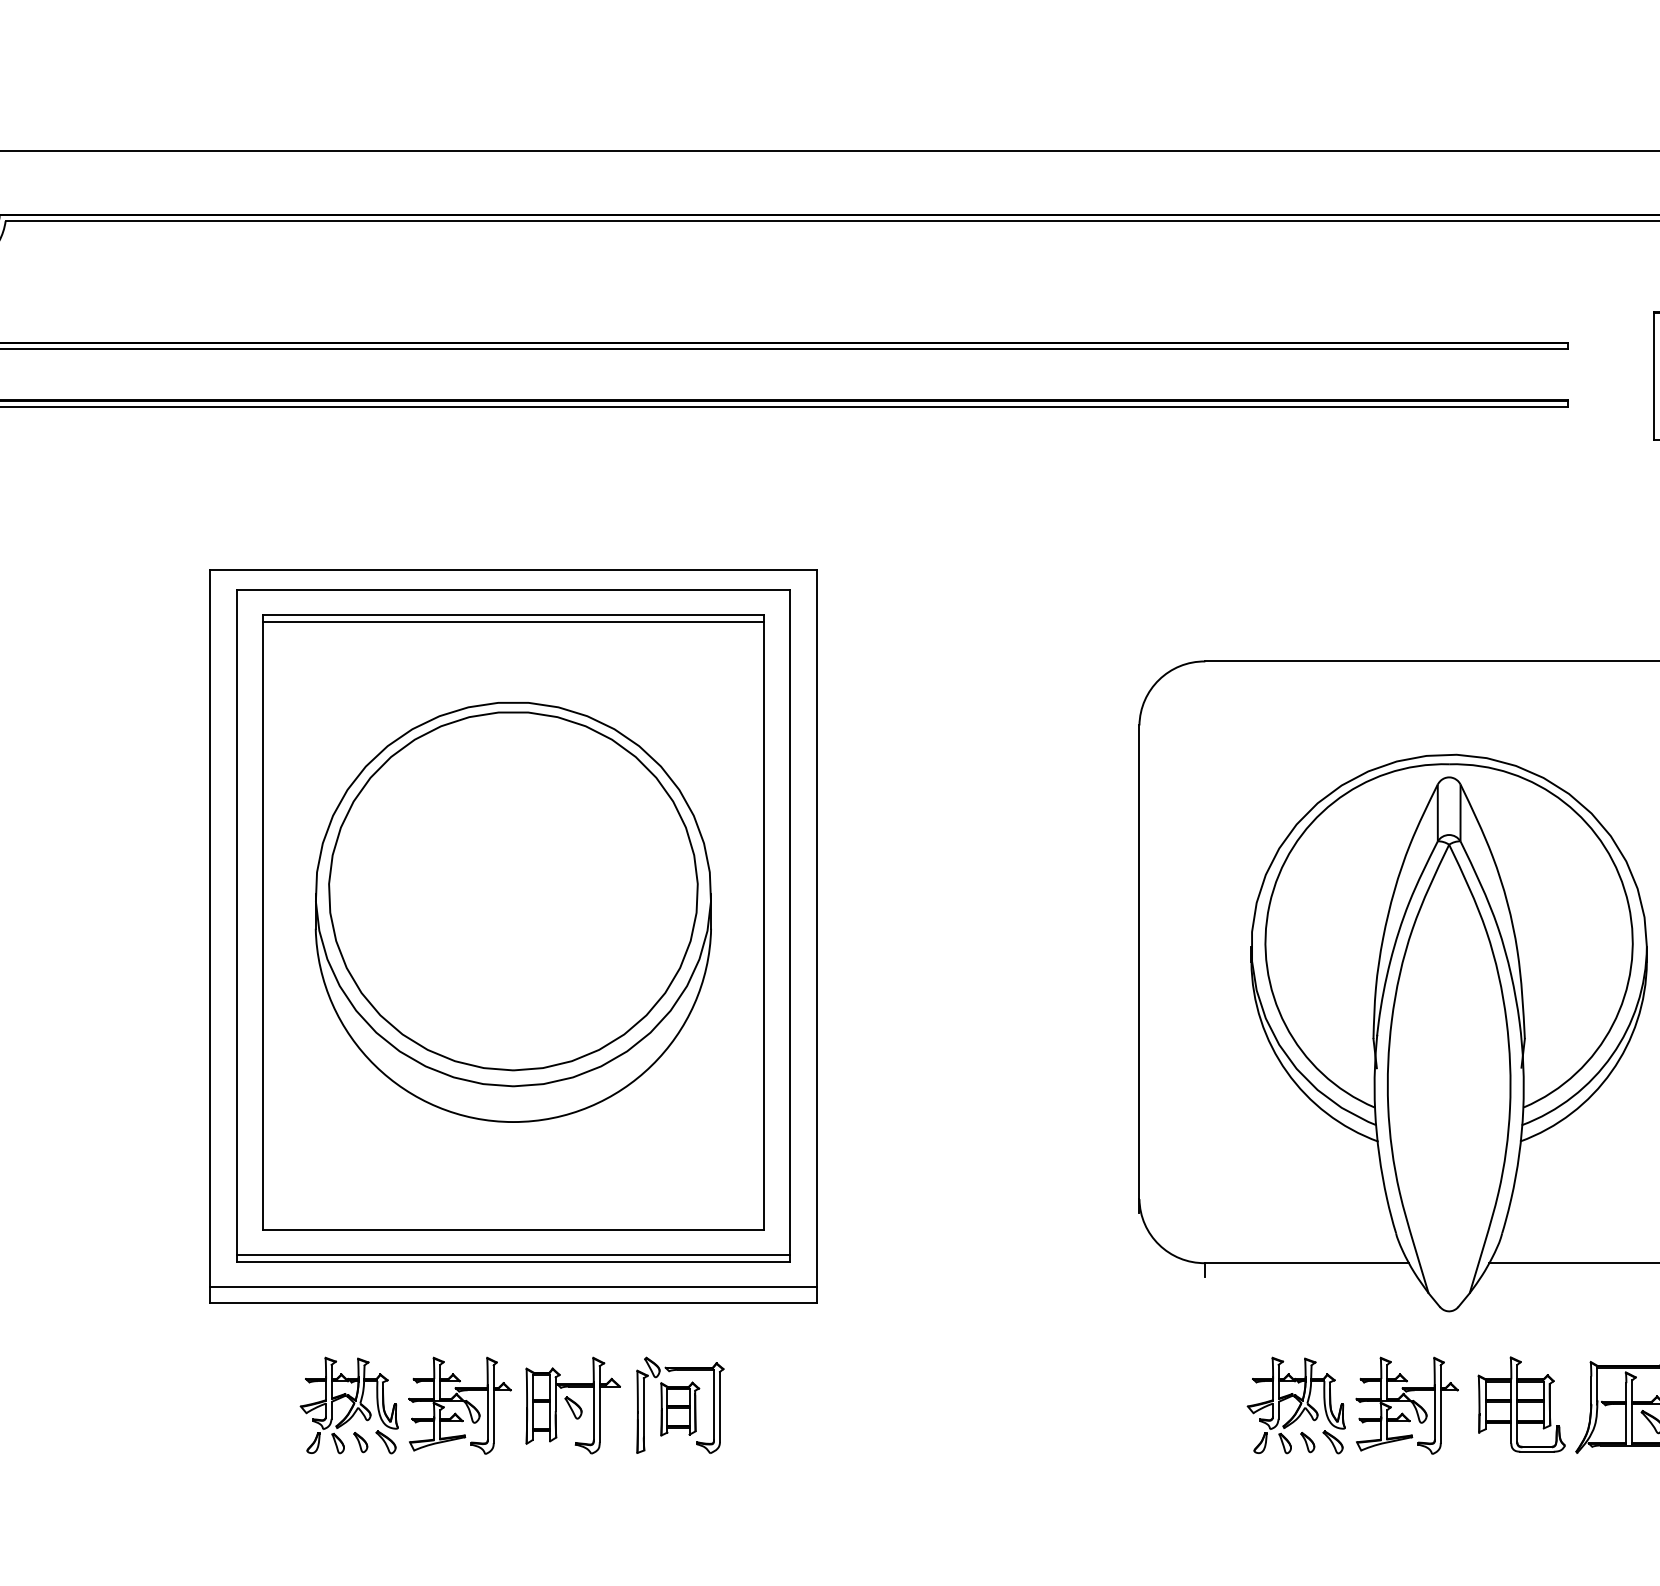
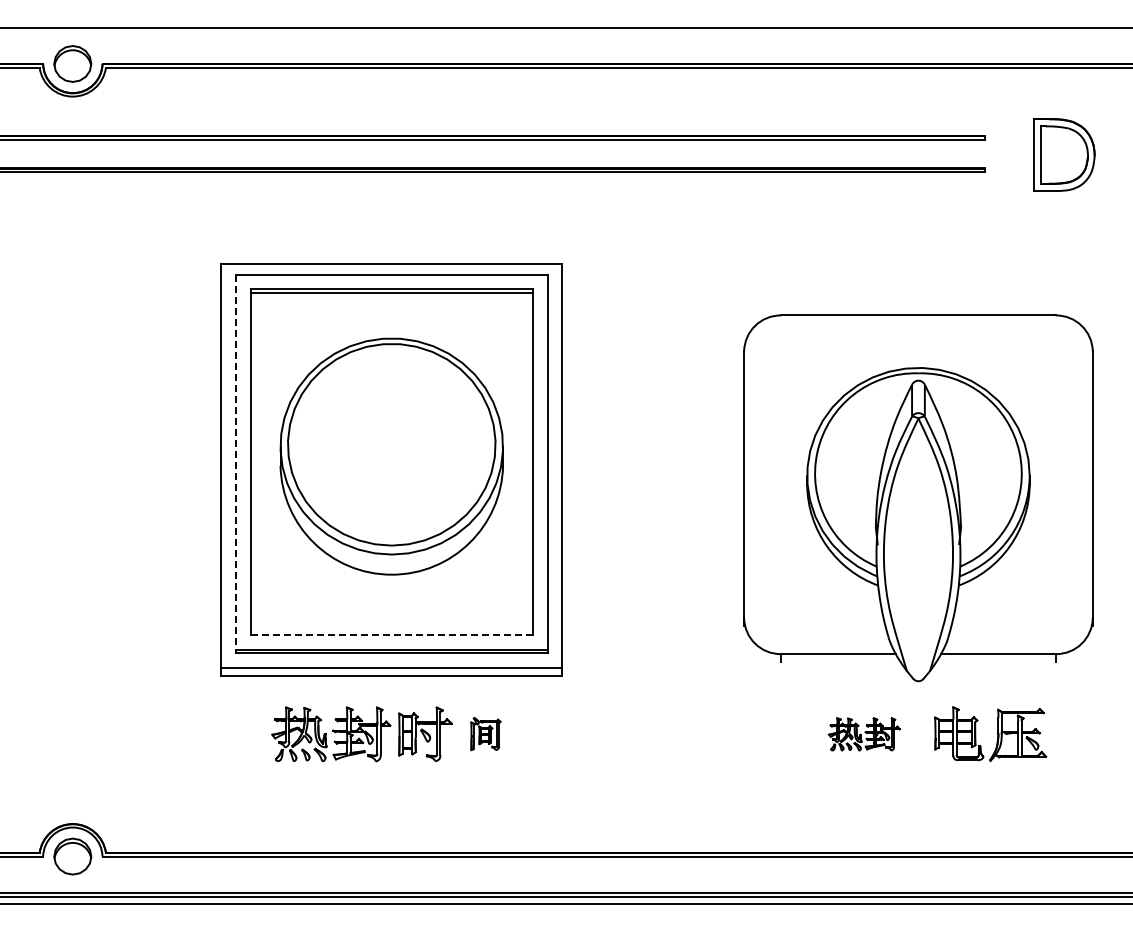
line: (237, 922) -> (236, 462), solid -> dashed
line: (512, 1230) -> (391, 635), solid -> dashed
part: (679, 1404) -> (485, 733), size x0.6
part: (1353, 1405) -> (864, 734), size x0.6

